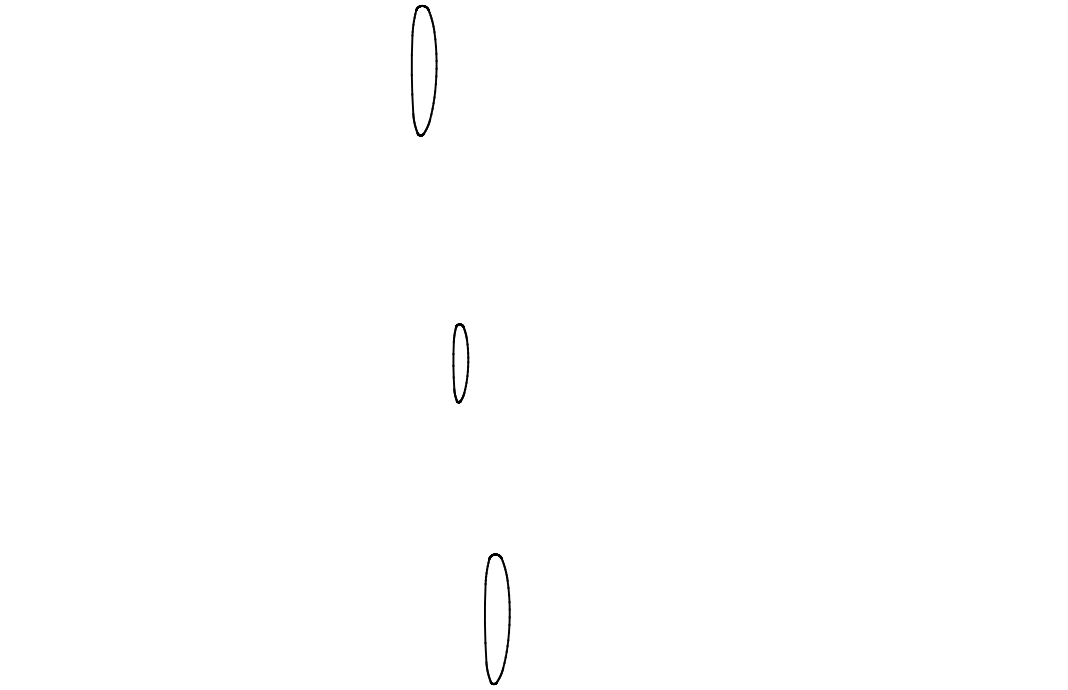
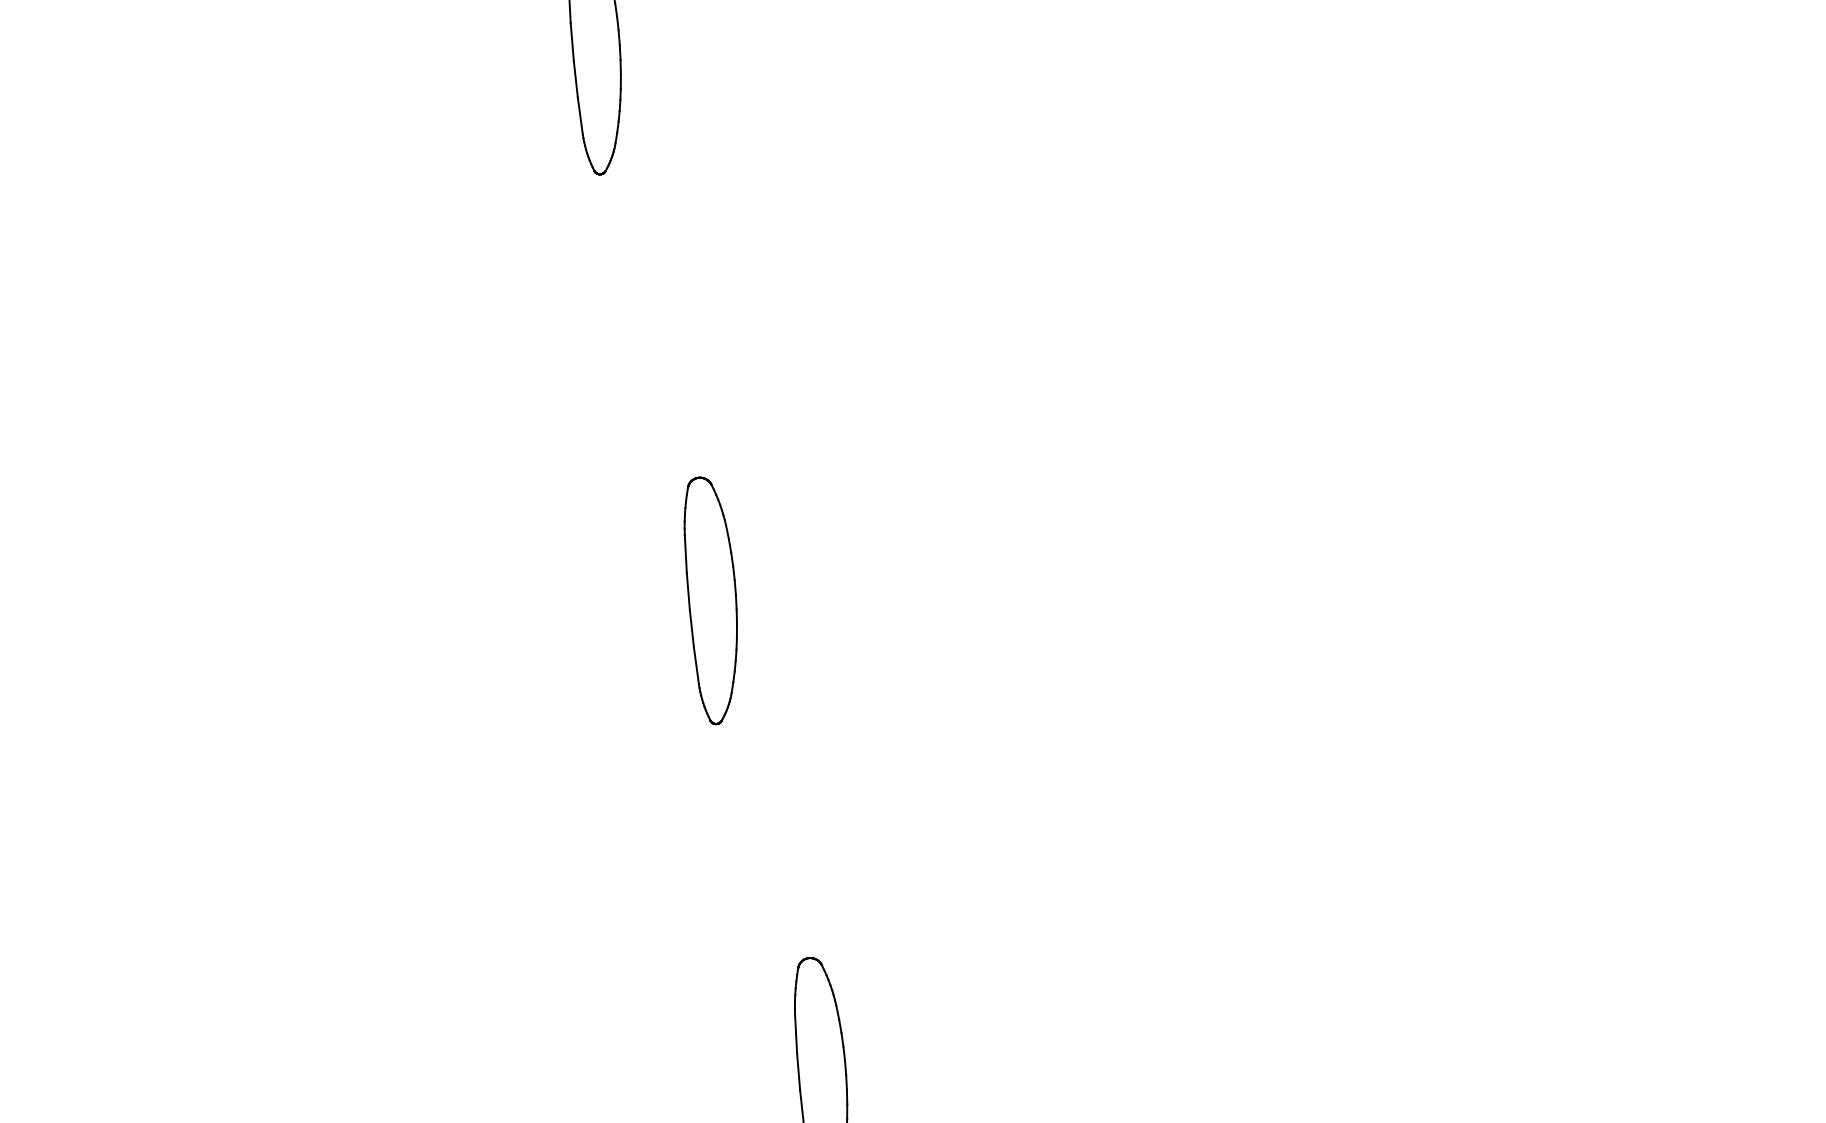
part: (460, 363) -> (712, 600), size x1.67

